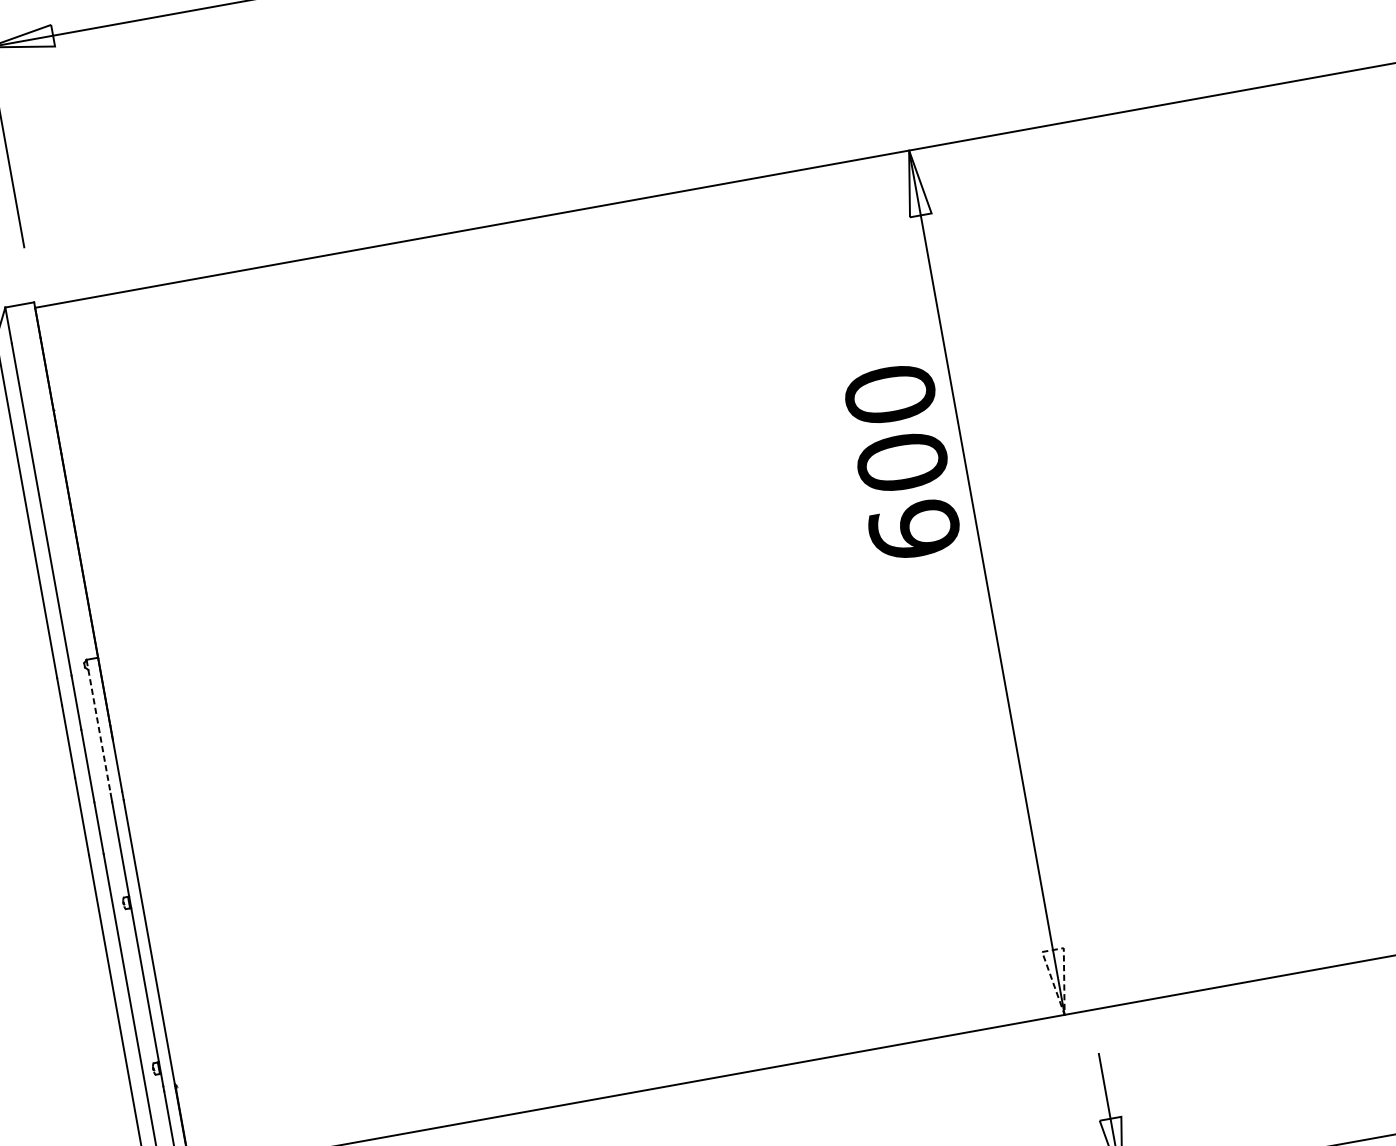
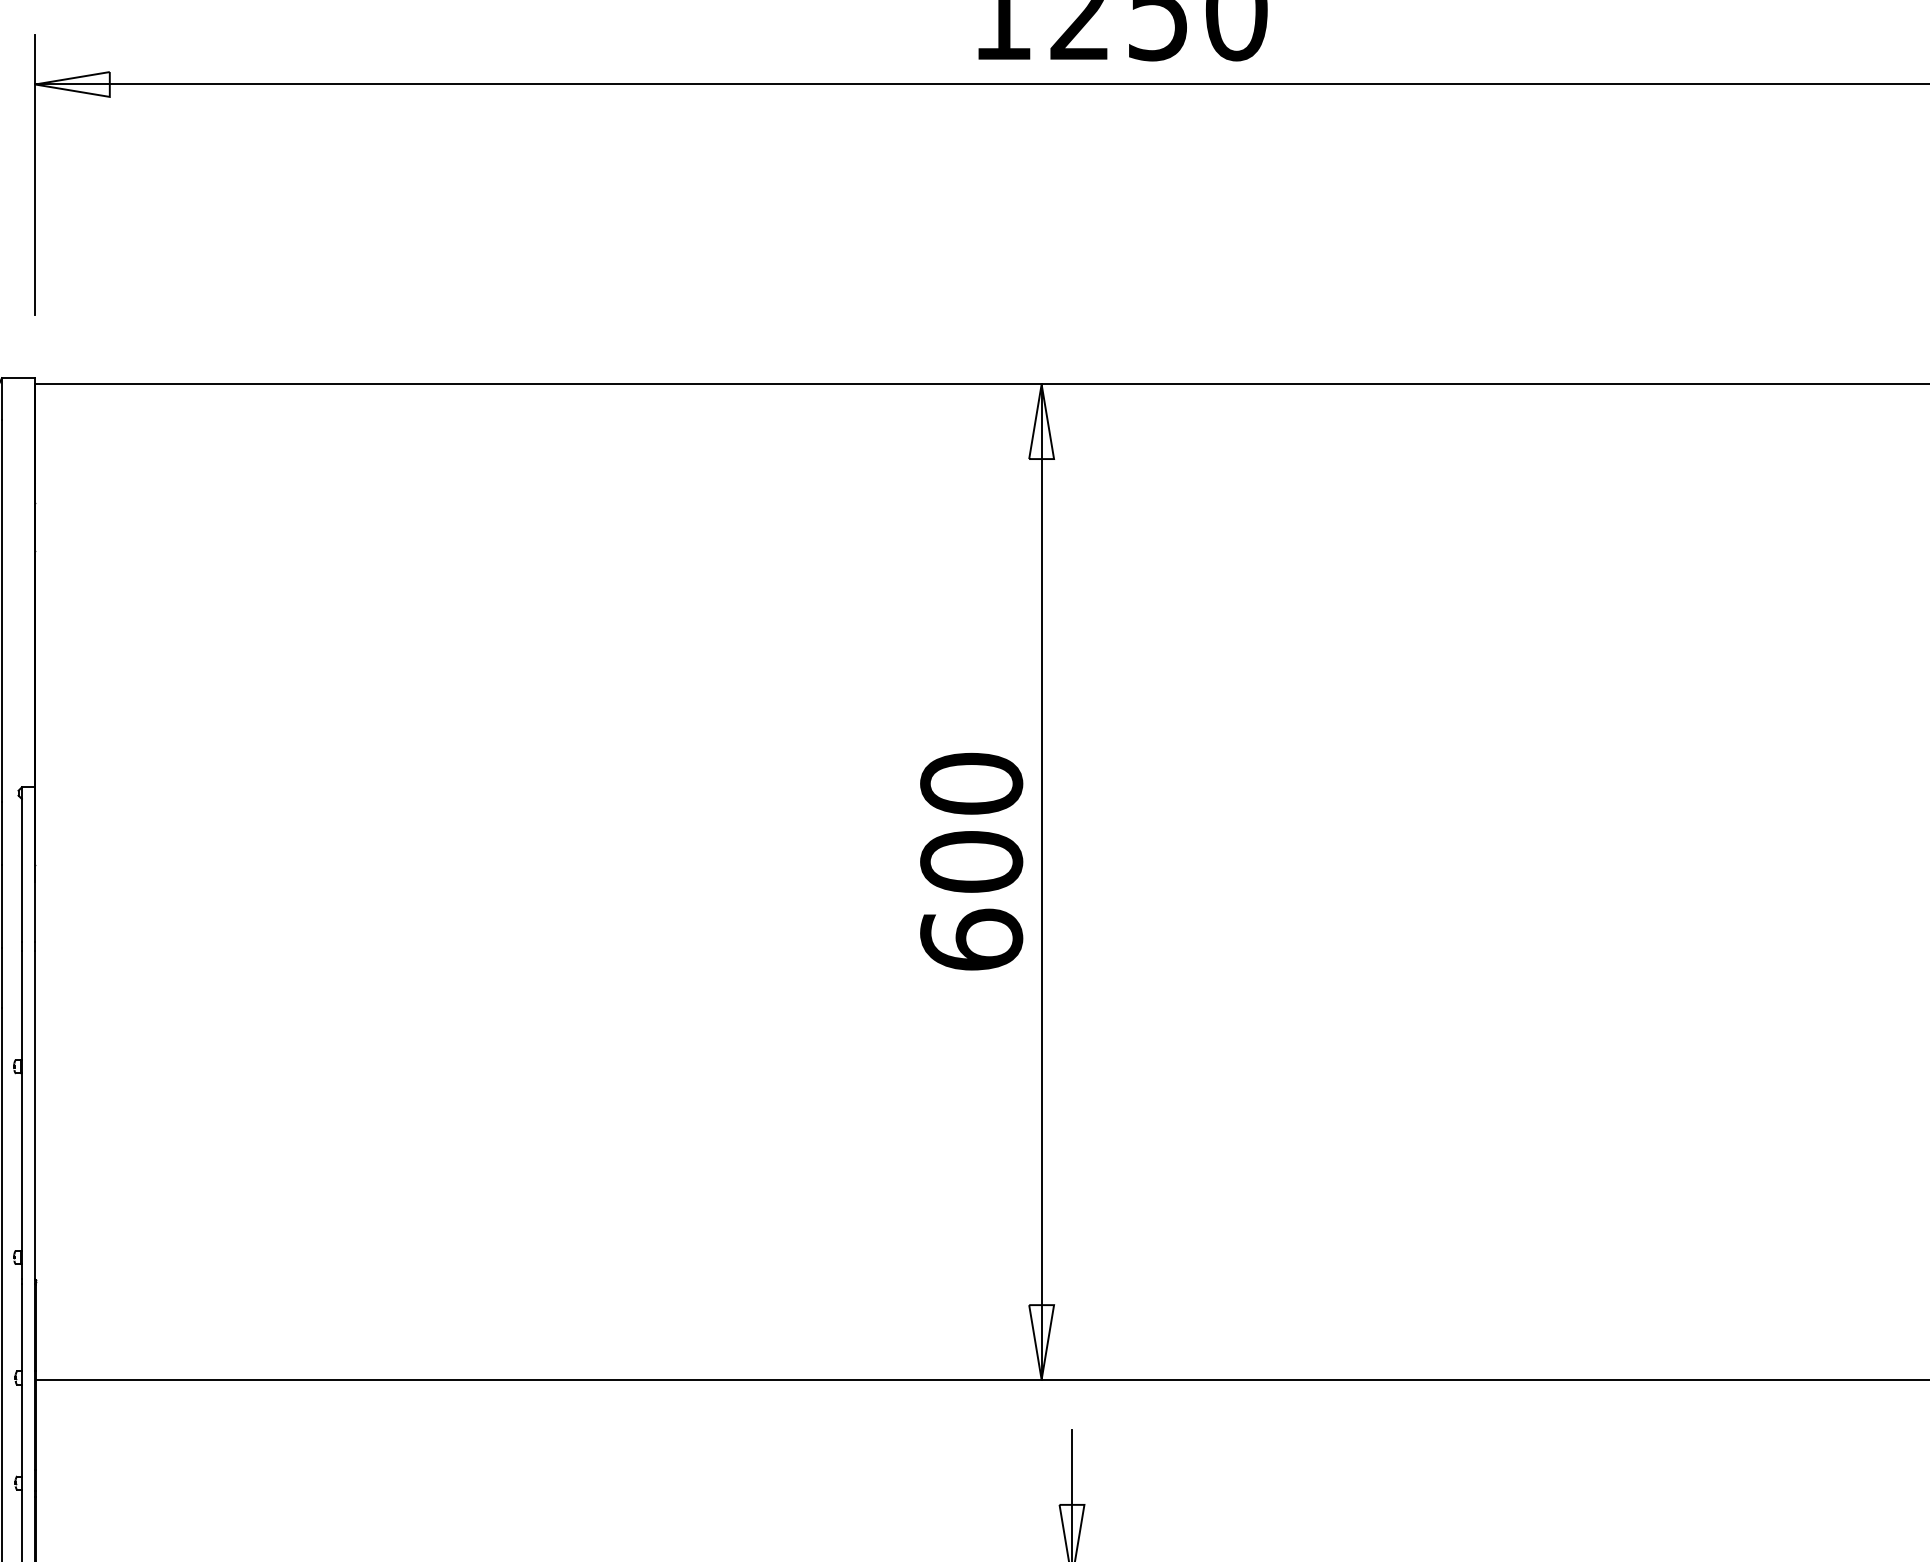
text: (902, 462) -> (971, 861), moved
line: (98, 726) -> (21, 864), dashed -> solid
line: (1064, 1004) -> (1043, 1368), dashed -> solid

